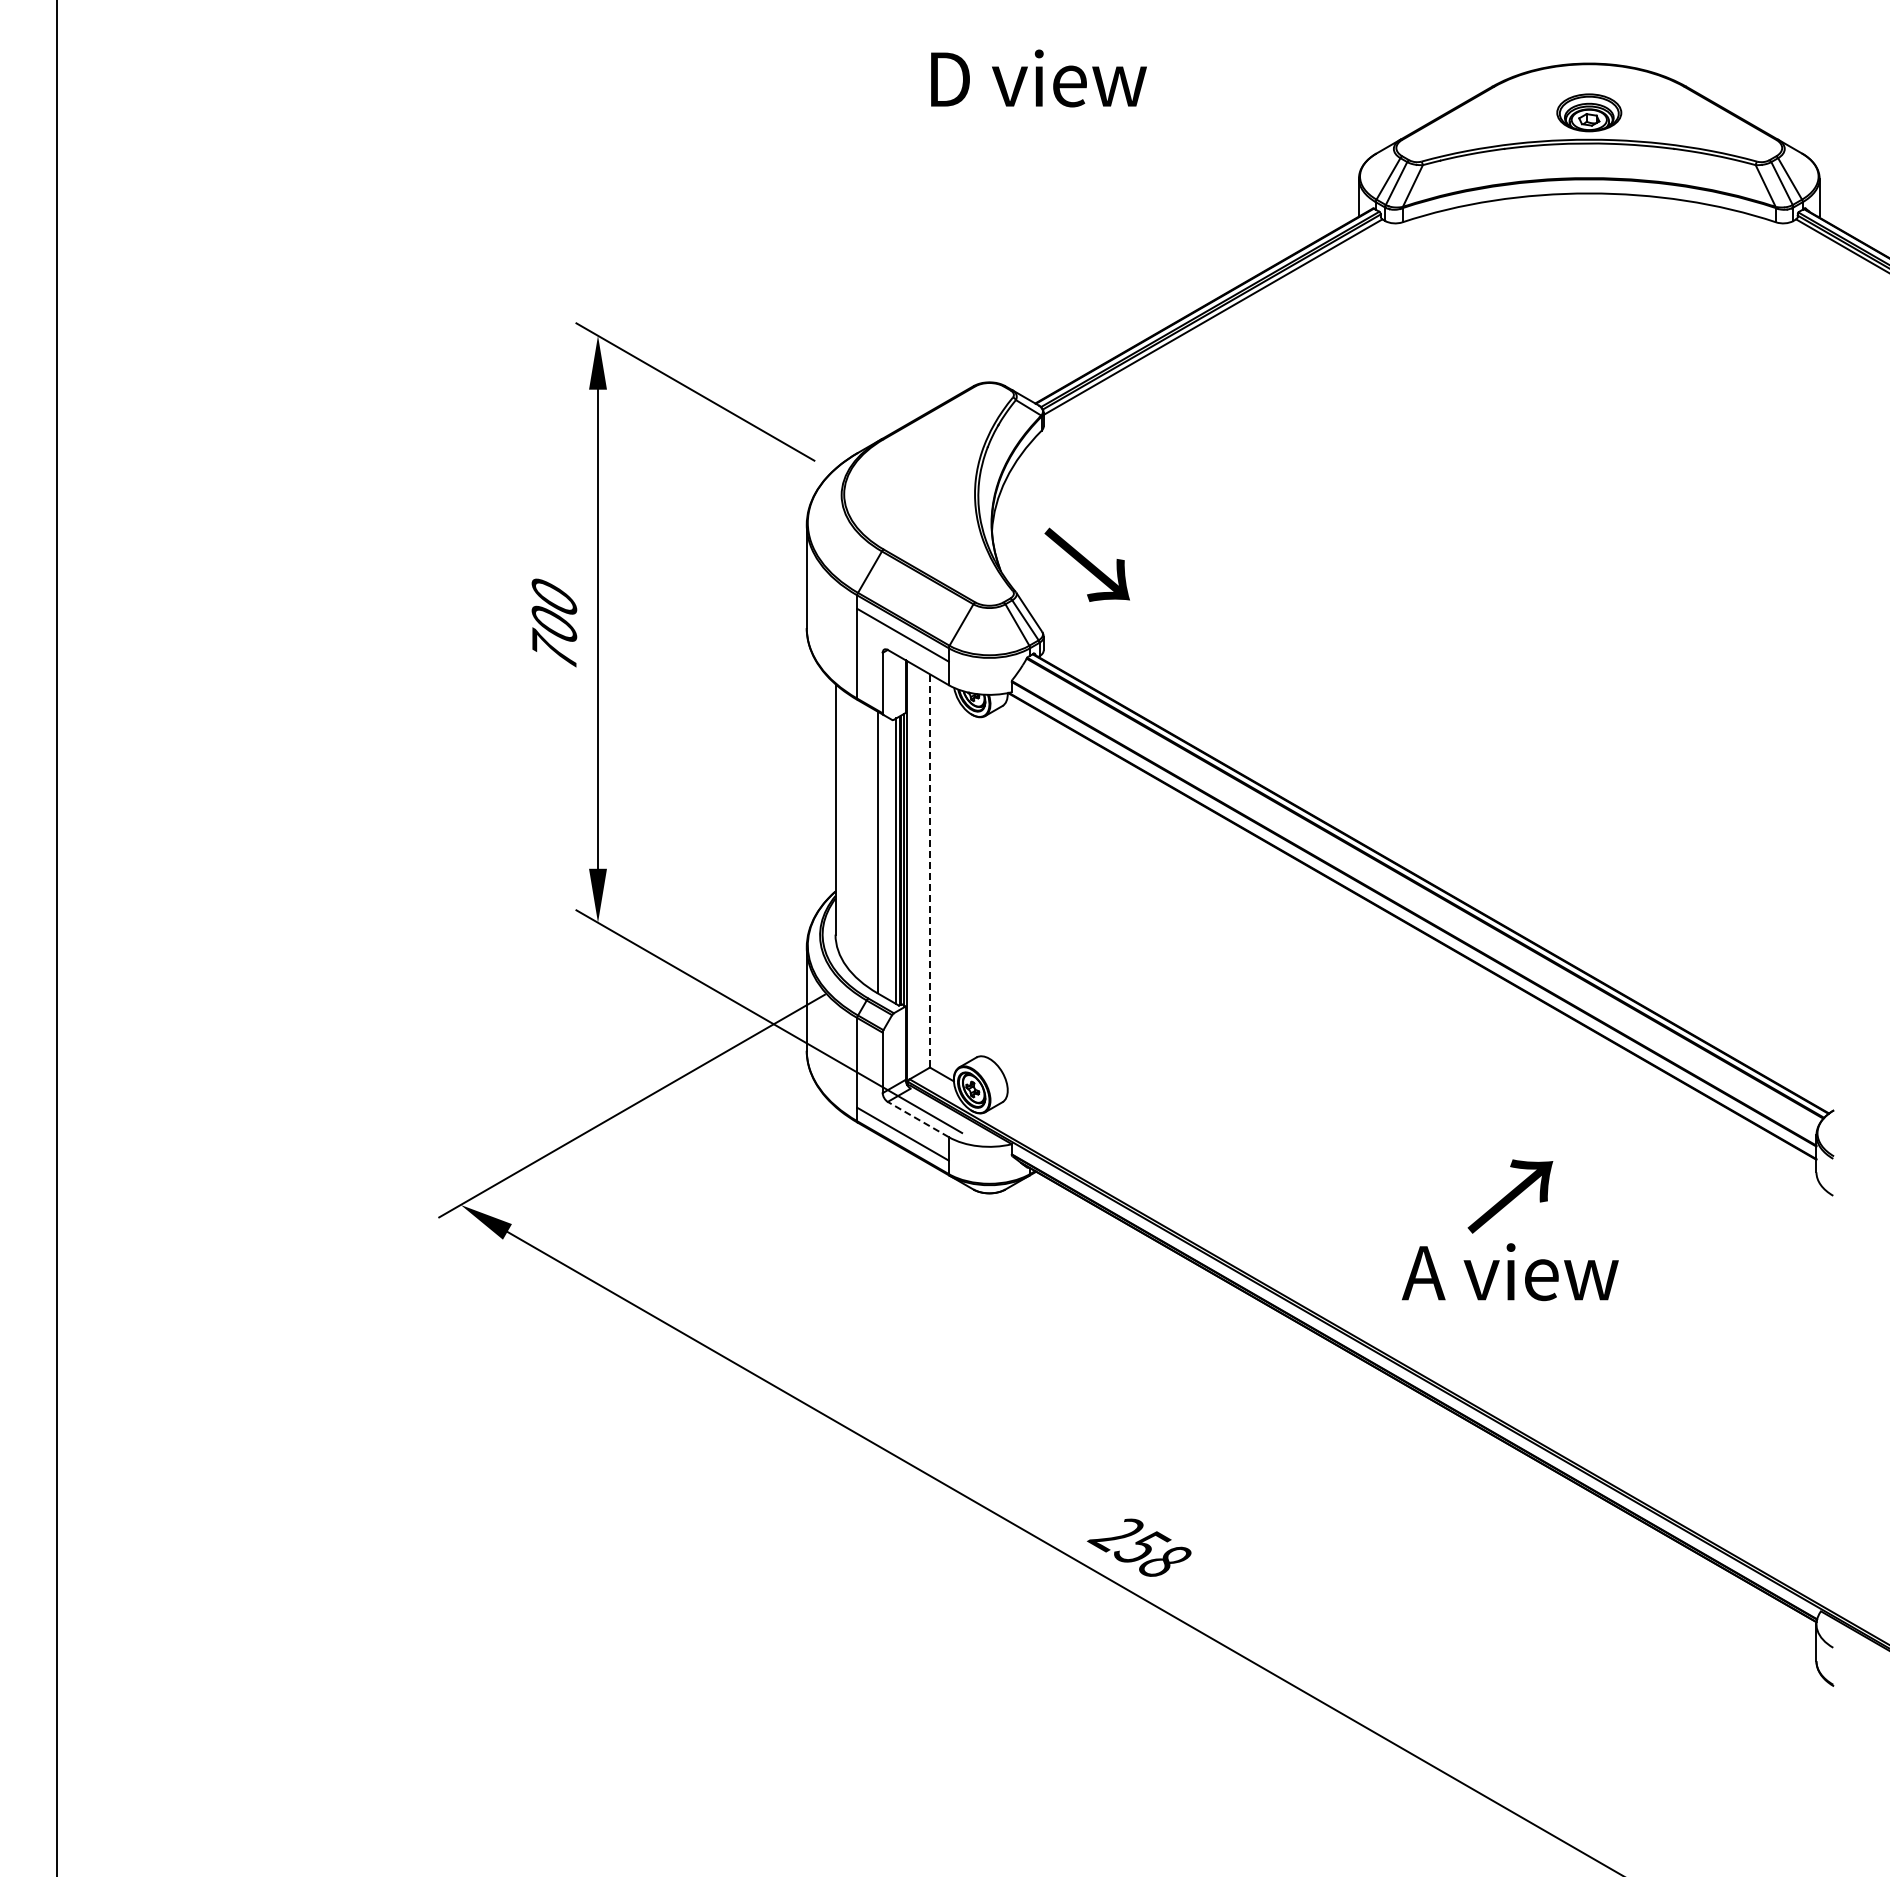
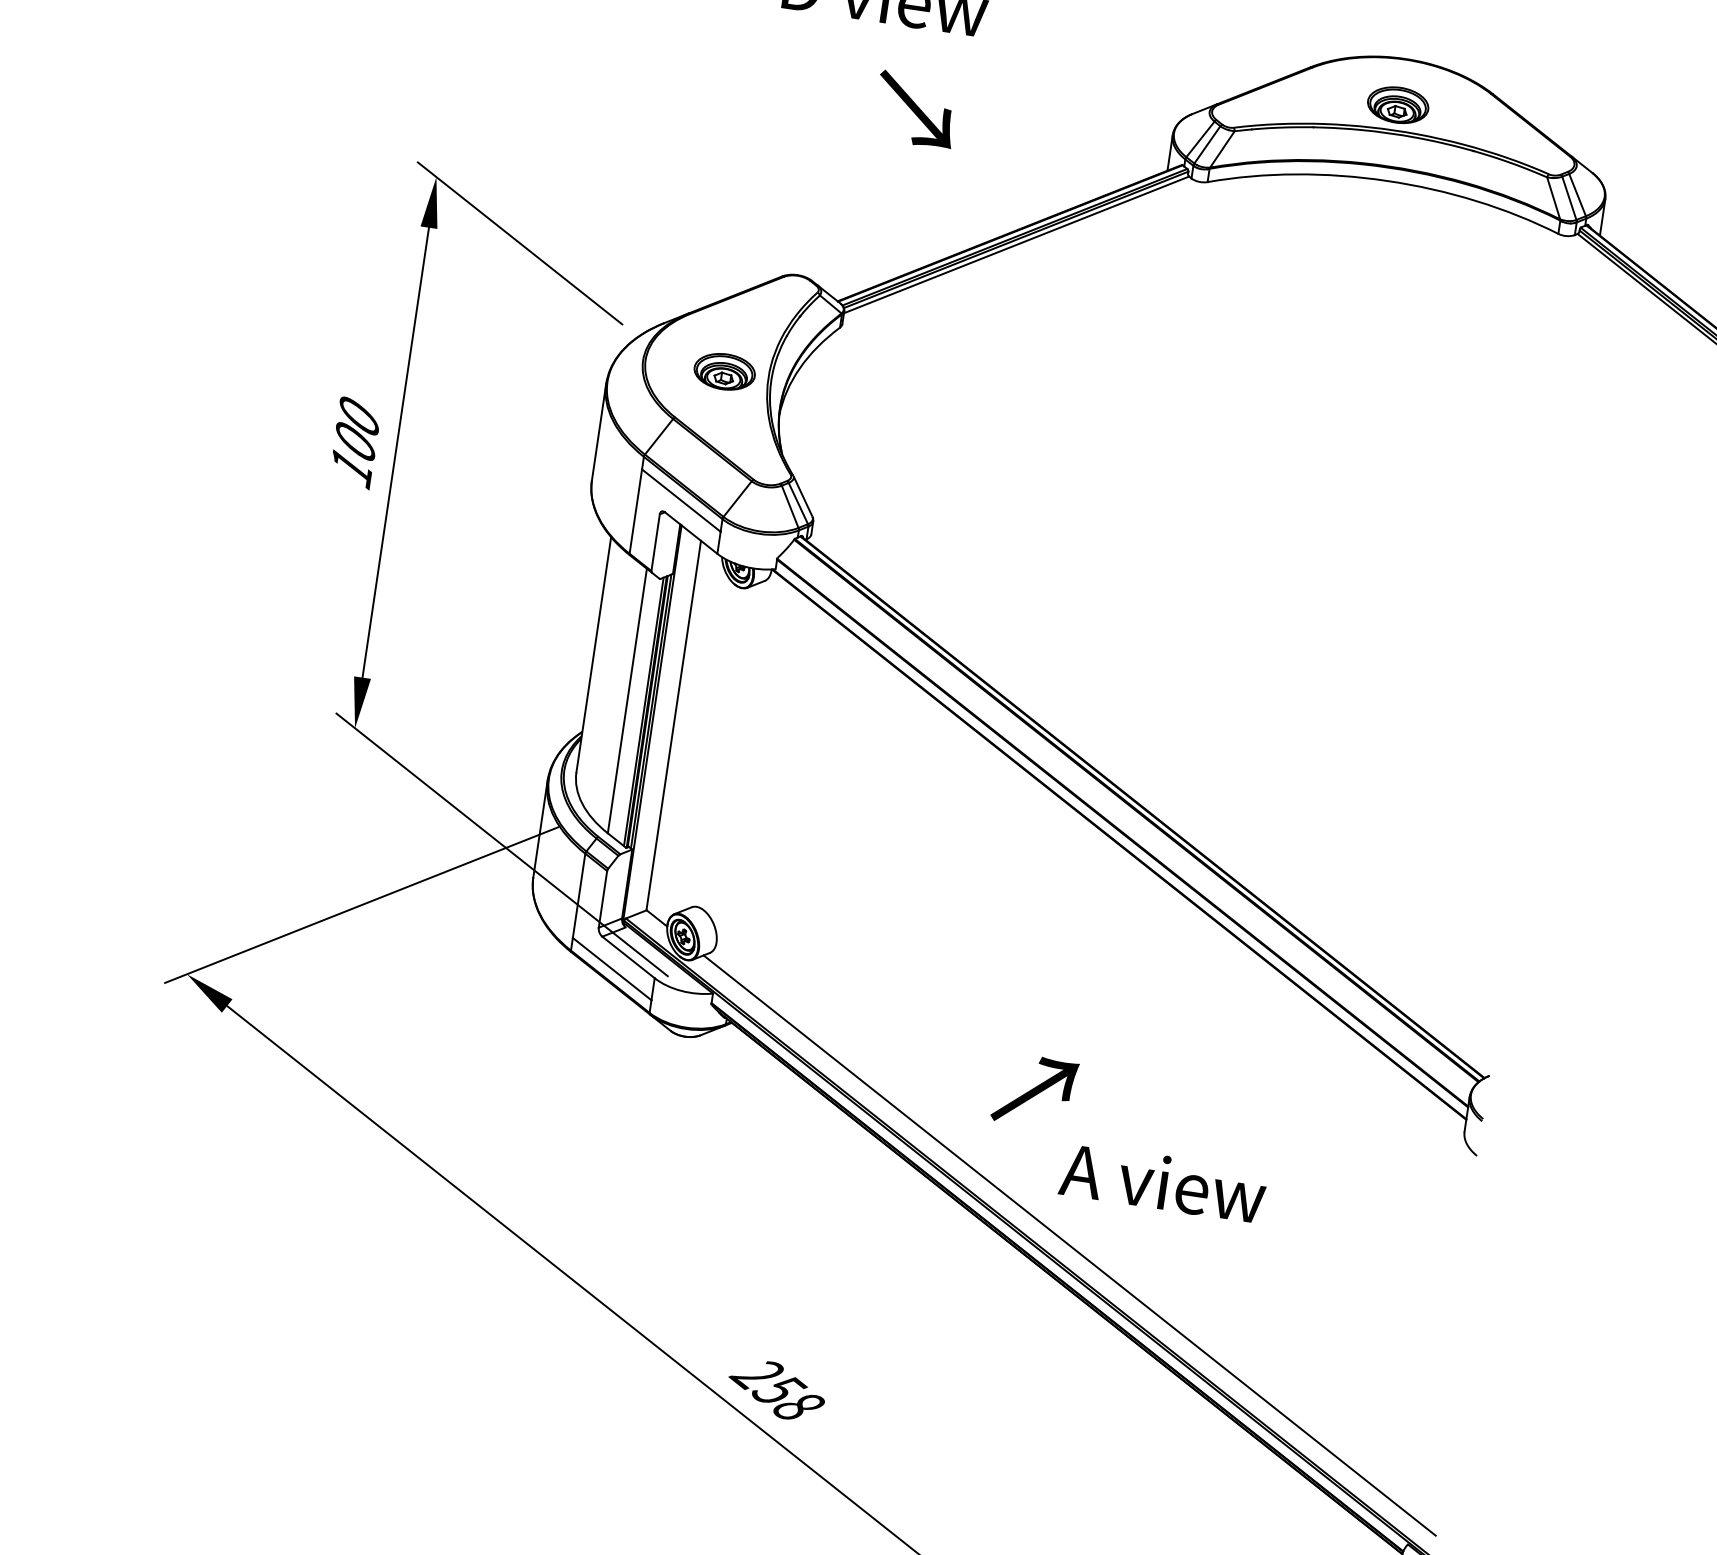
part: (928, 494) -> (724, 371), added
text: (1086, 564) -> (915, 109), moved
text: (554, 649) -> (352, 465), 700 -> 100
line: (929, 870) -> (673, 725), dashed -> solid
line: (917, 1119) -> (627, 957), dashed -> solid
text: (1510, 1196) -> (1034, 1091), moved
line: (1422, 1351) -> (1069, 1245), added

